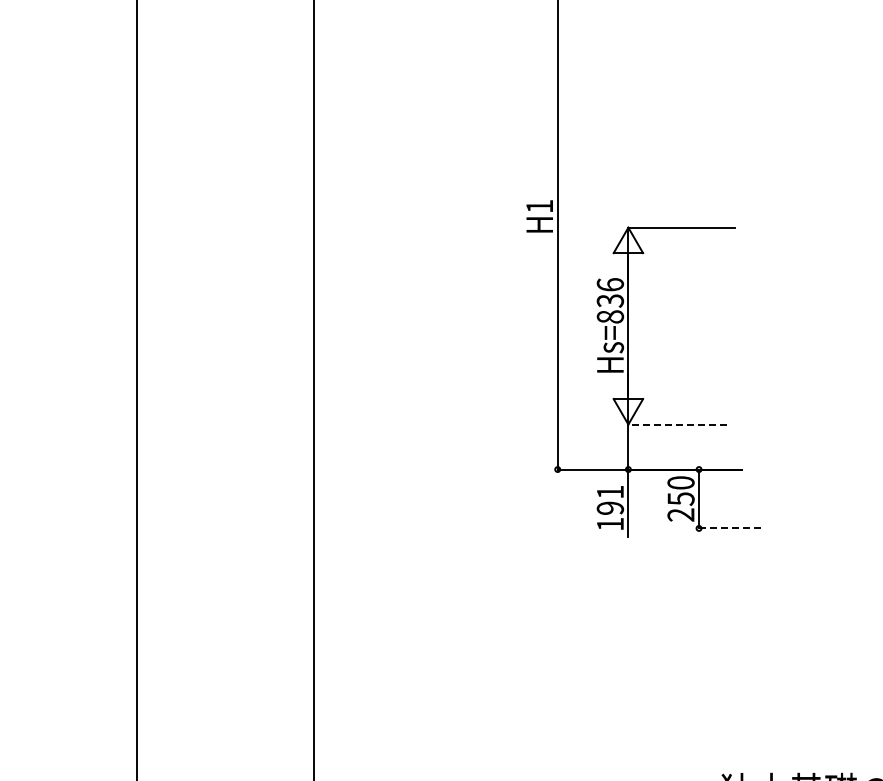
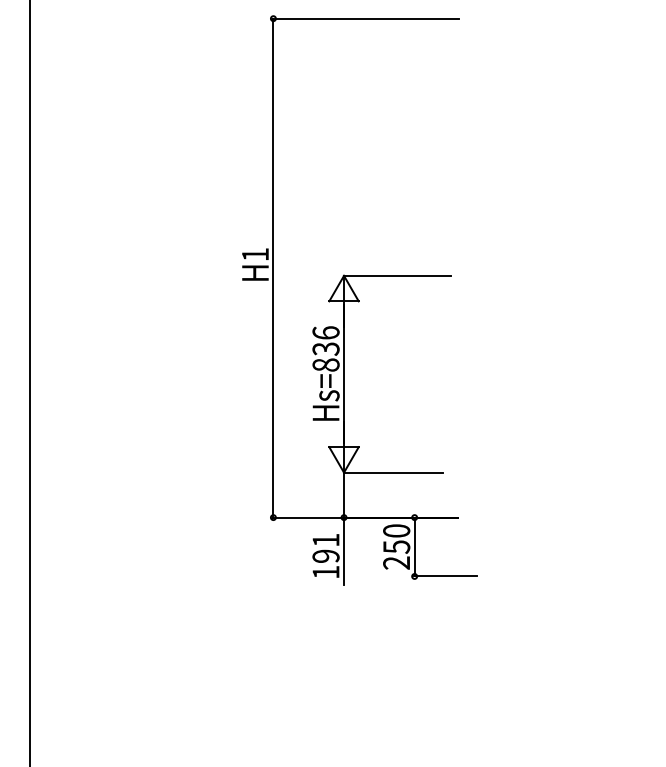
line: (677, 424) -> (393, 472), dashed -> solid
line: (729, 528) -> (445, 576), dashed -> solid

